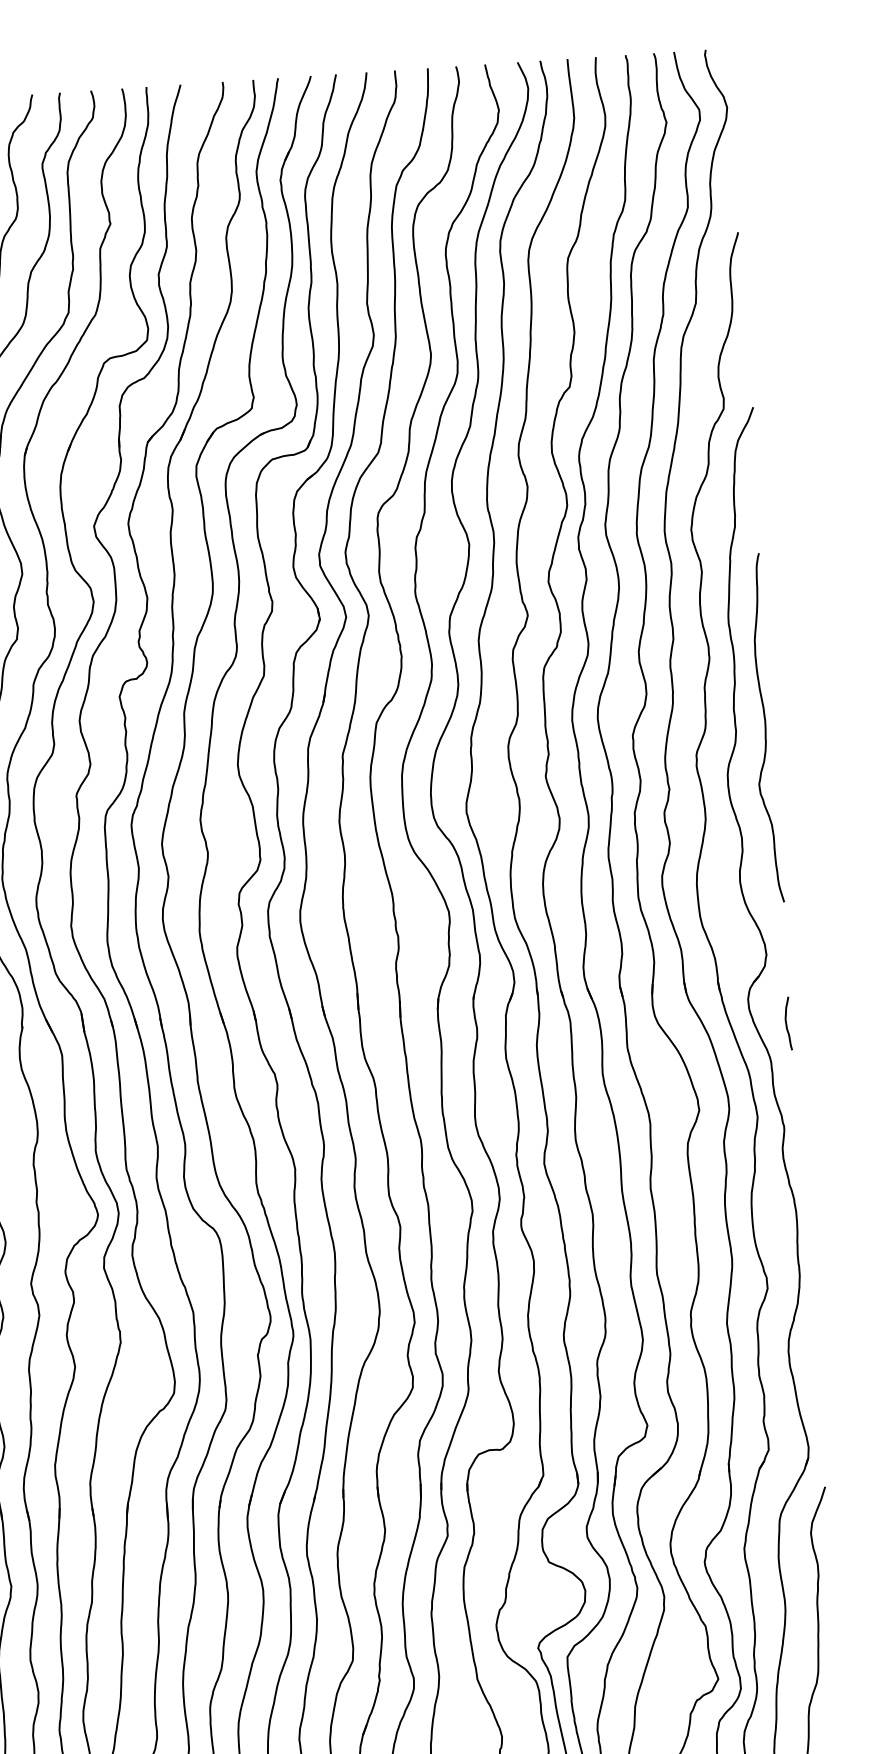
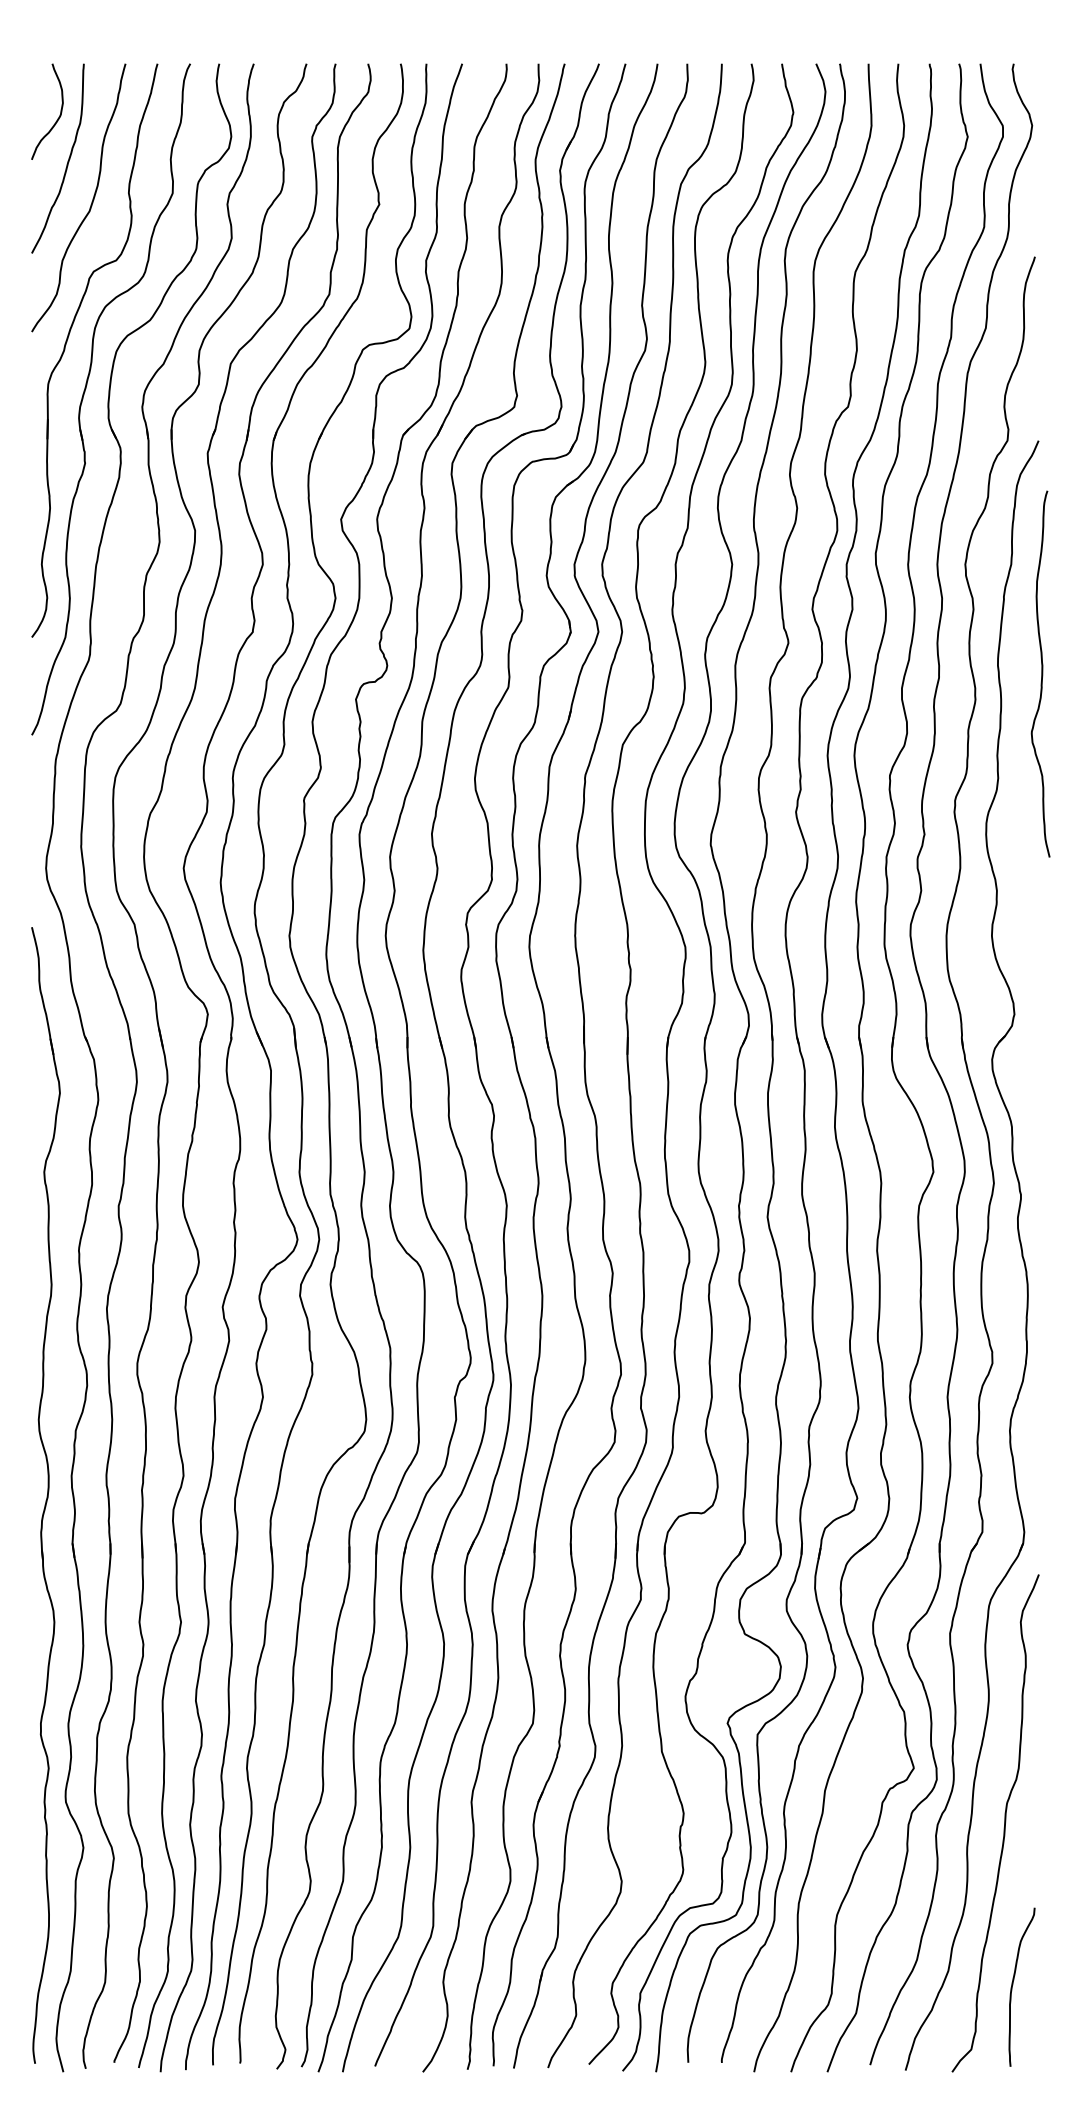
curve: (764, 727) -> (1041, 673), moved
curve: (787, 1023) -> (1031, 1087), removed

